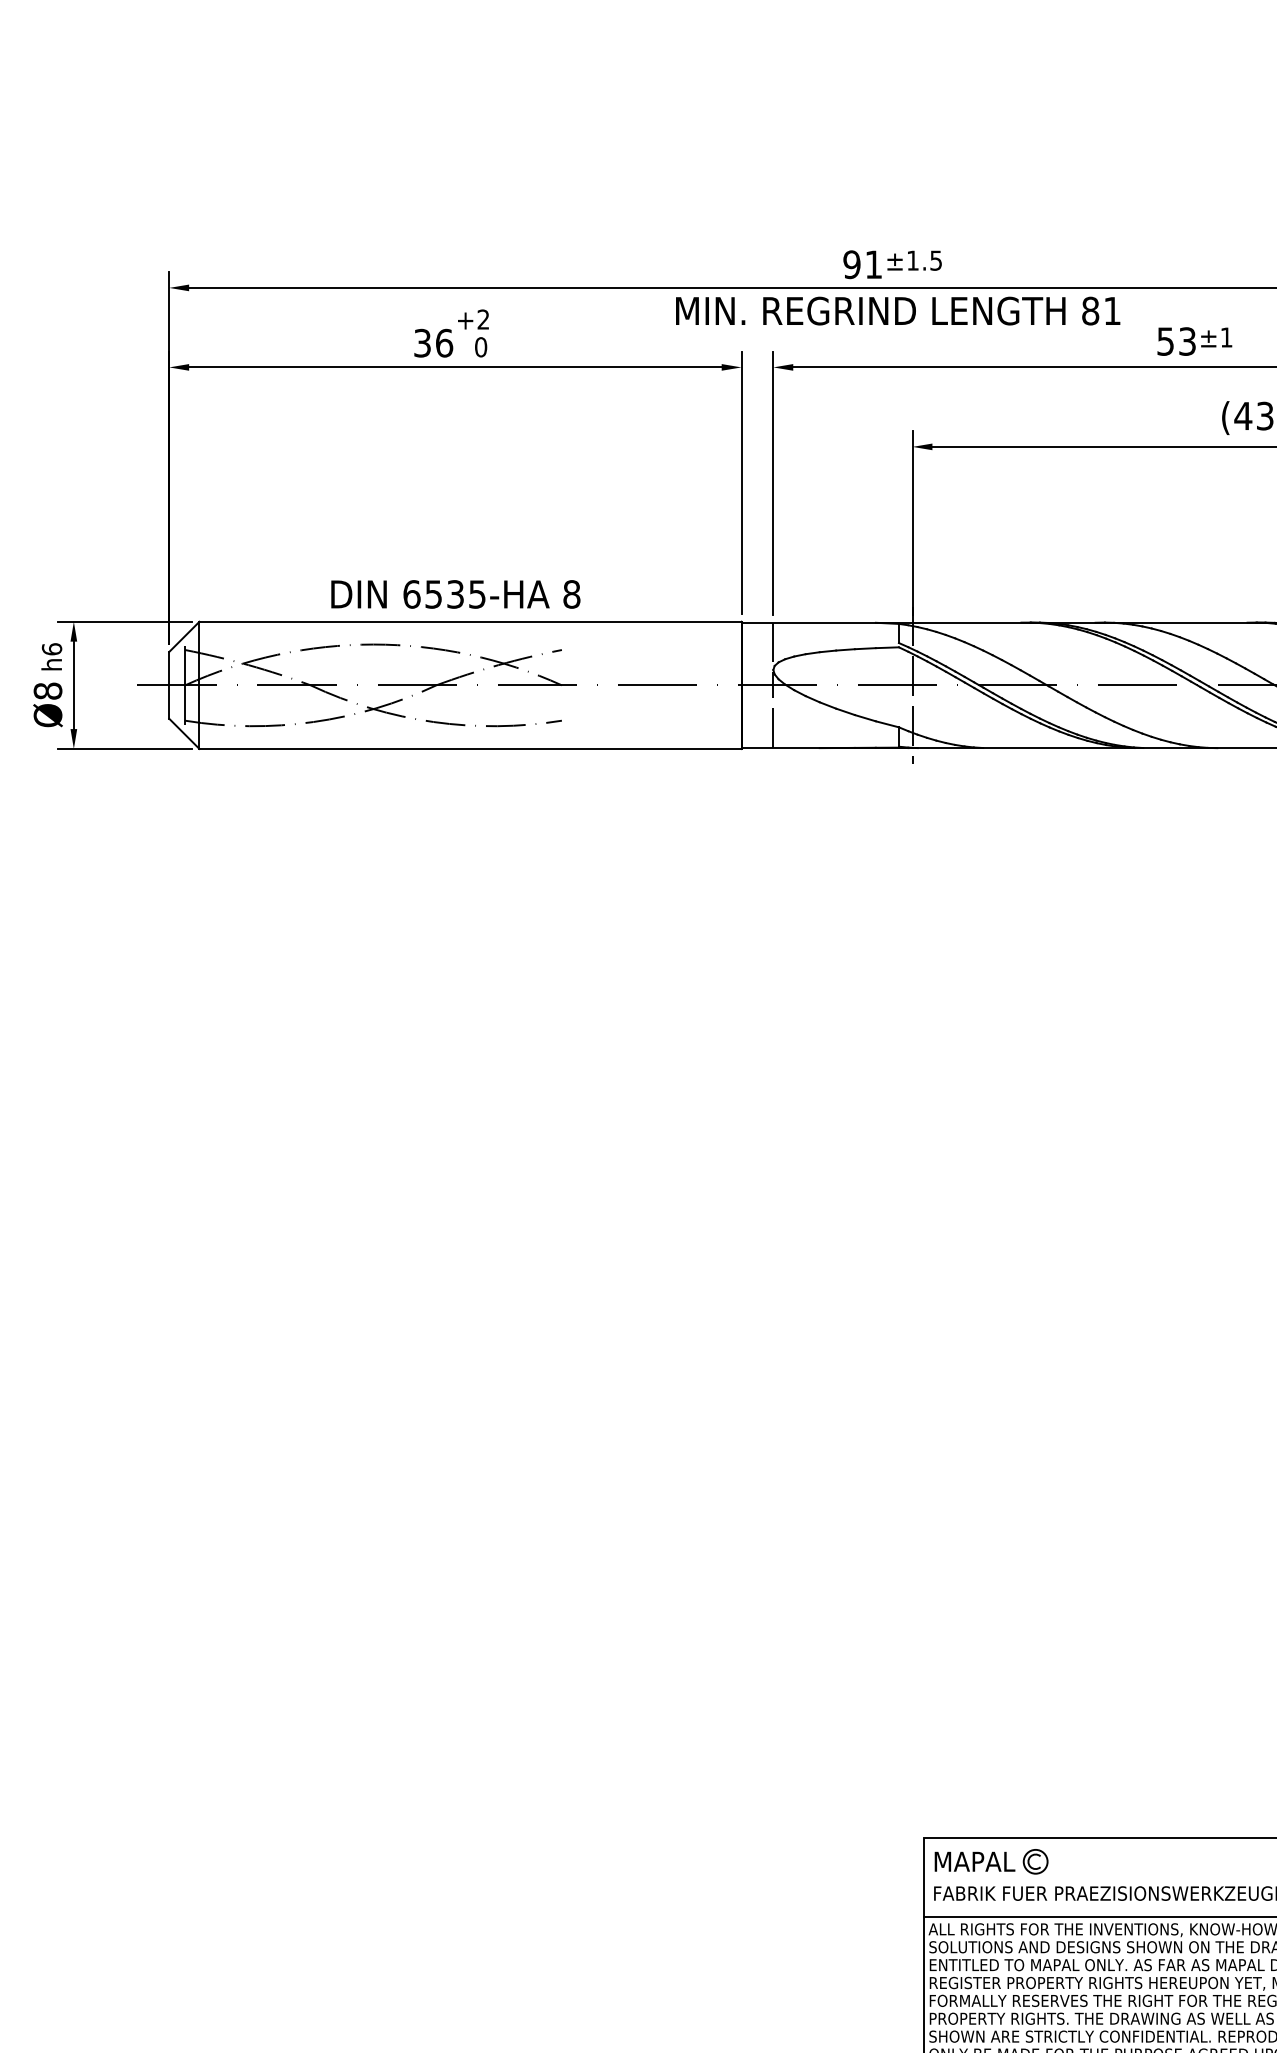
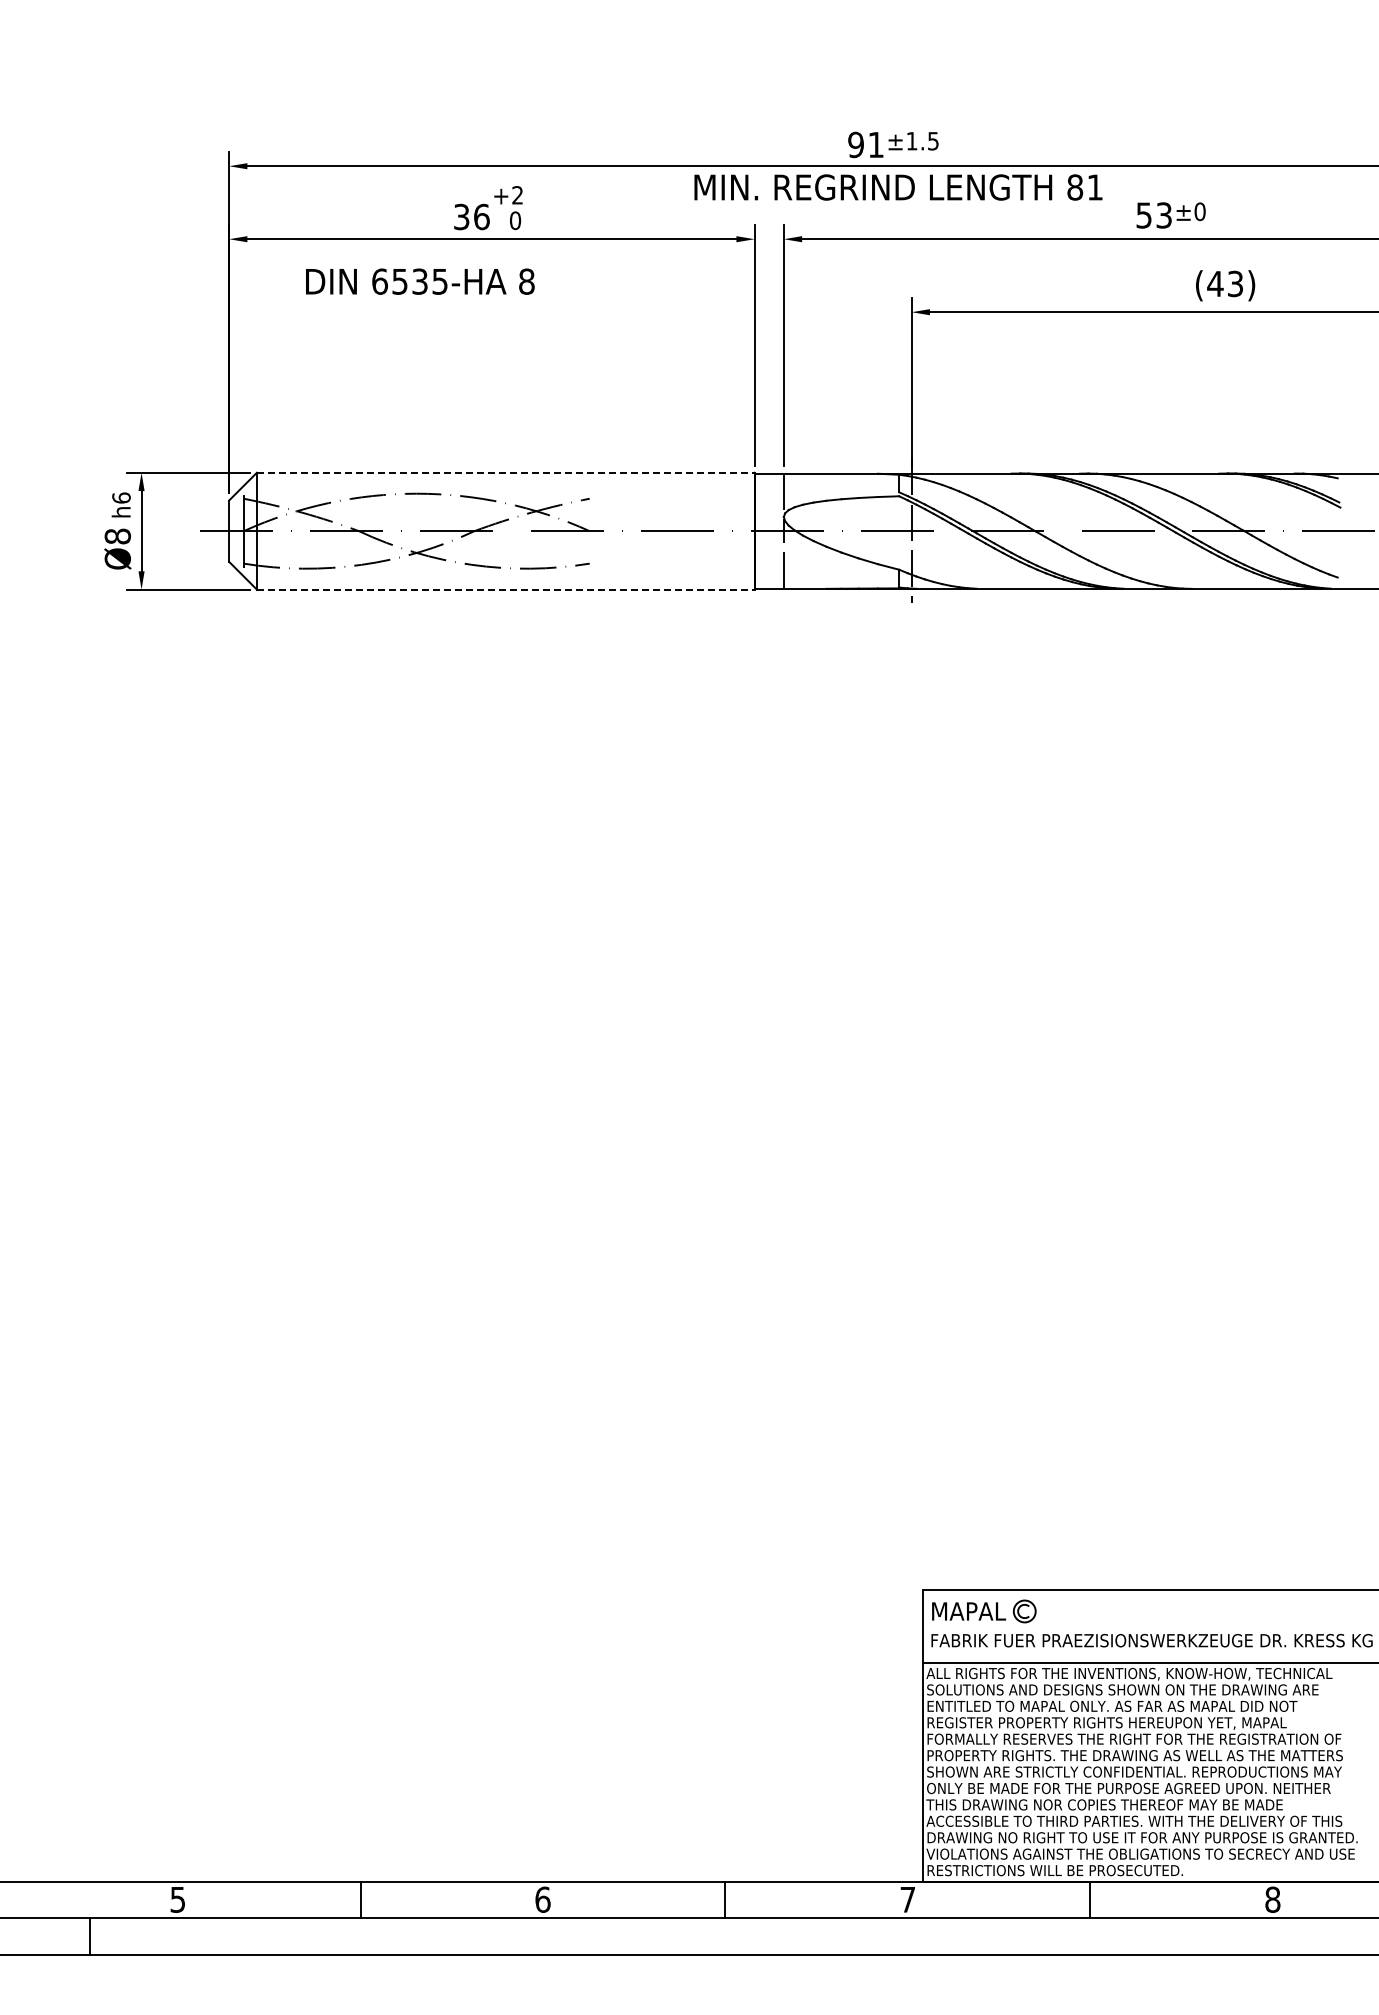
text: (1225, 337) -> (1199, 211), ±1 -> ±0
text: (456, 594) -> (420, 281), moved
line: (470, 621) -> (505, 472), solid -> dashed
line: (470, 748) -> (505, 589), solid -> dashed

